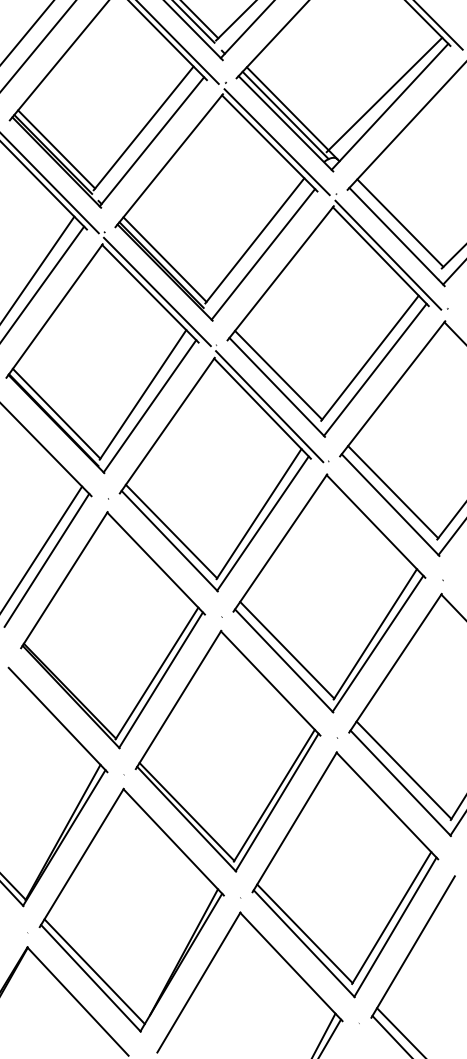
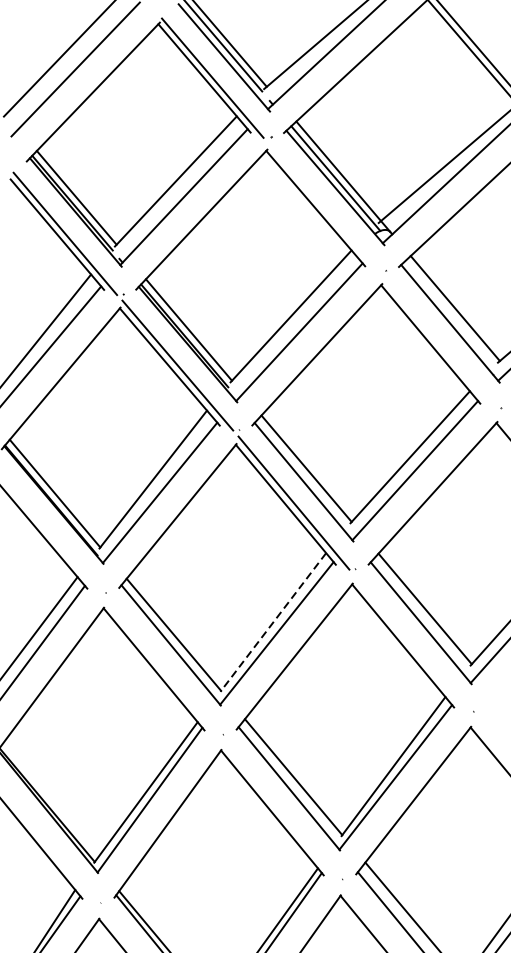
line: (276, 142) -> (323, 208), removed
line: (388, 254) -> (439, 342), removed
line: (259, 514) -> (273, 622), solid -> dashed

